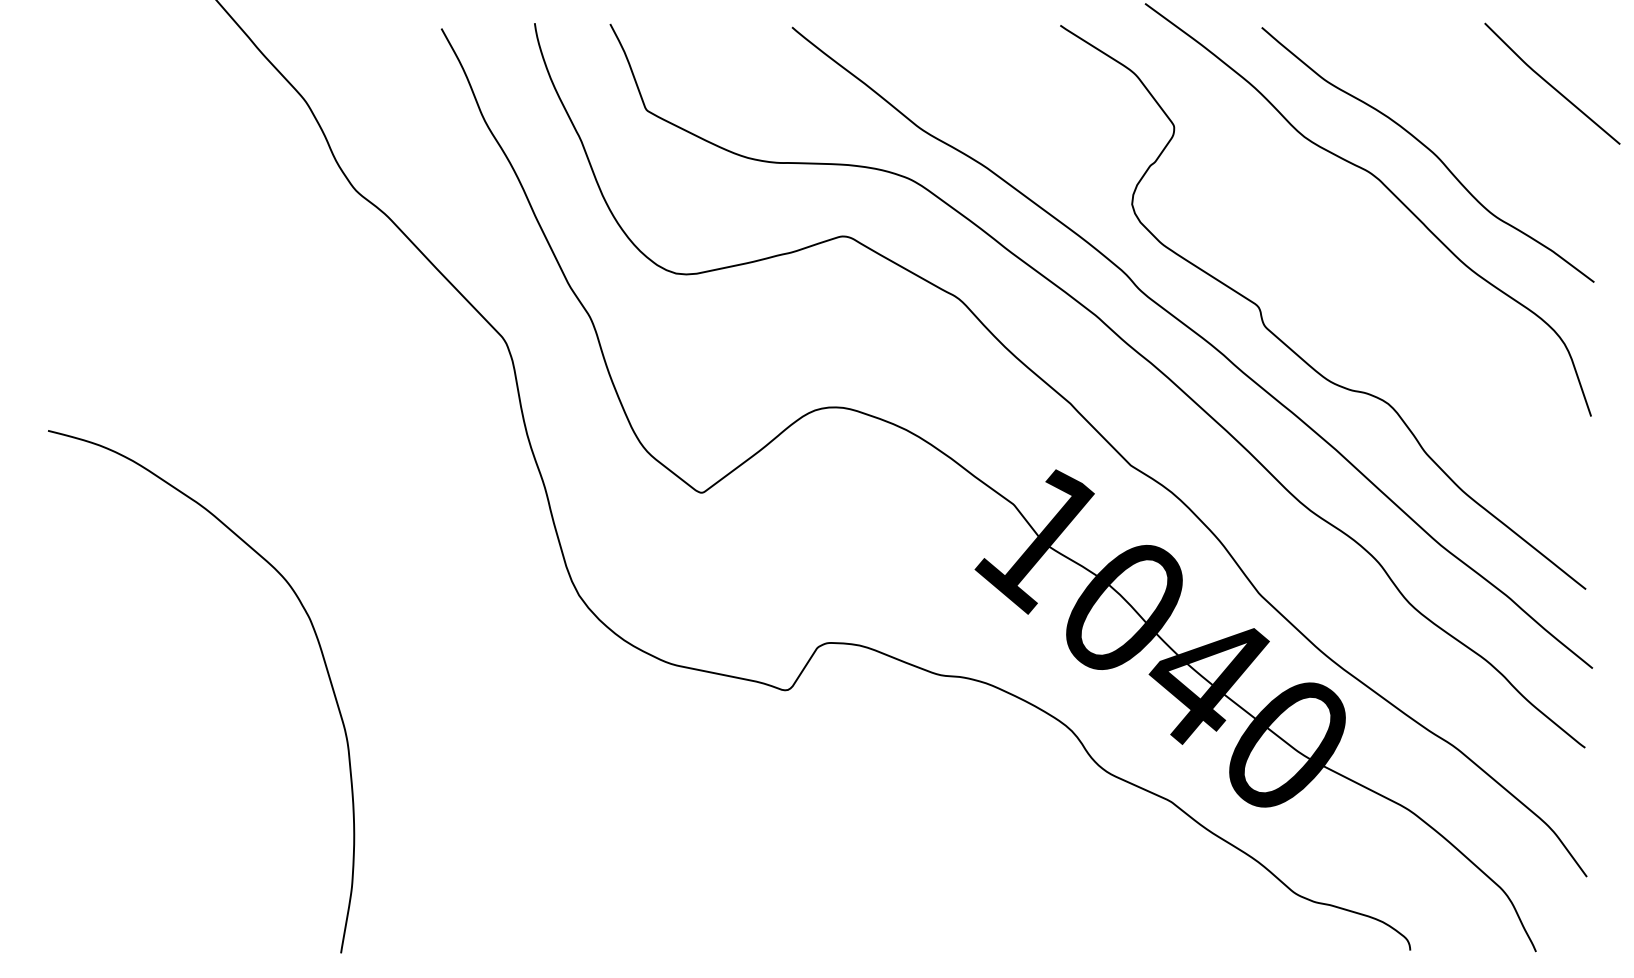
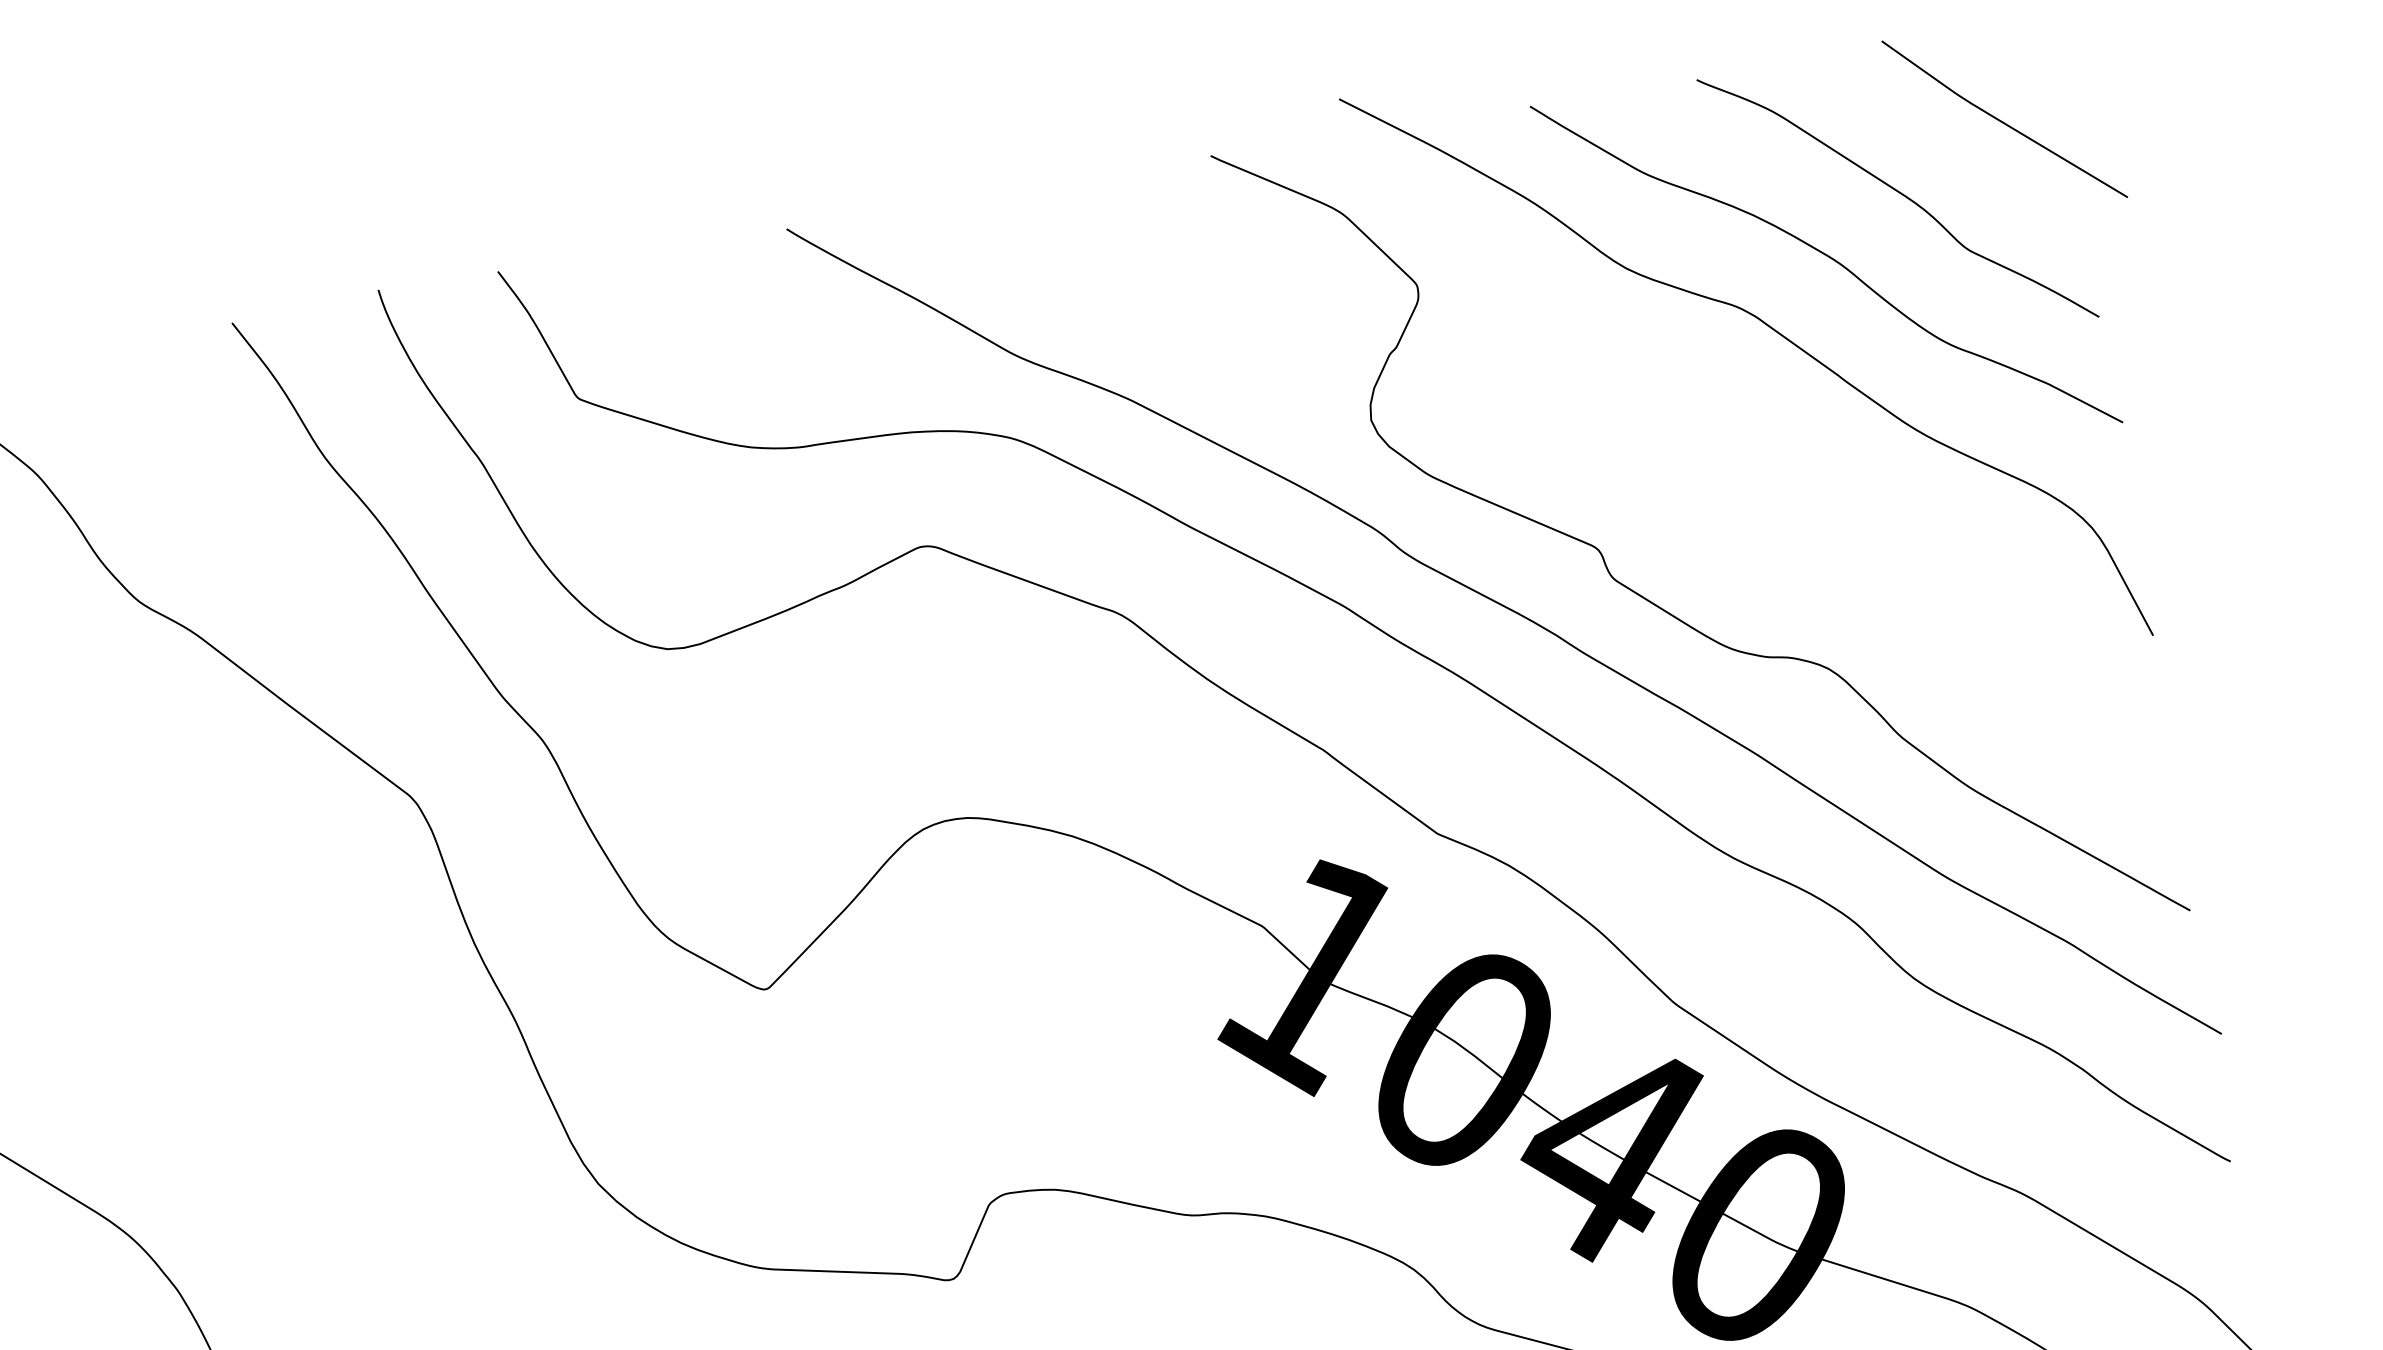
curve: (1480, 119) -> (1900, 194), added

